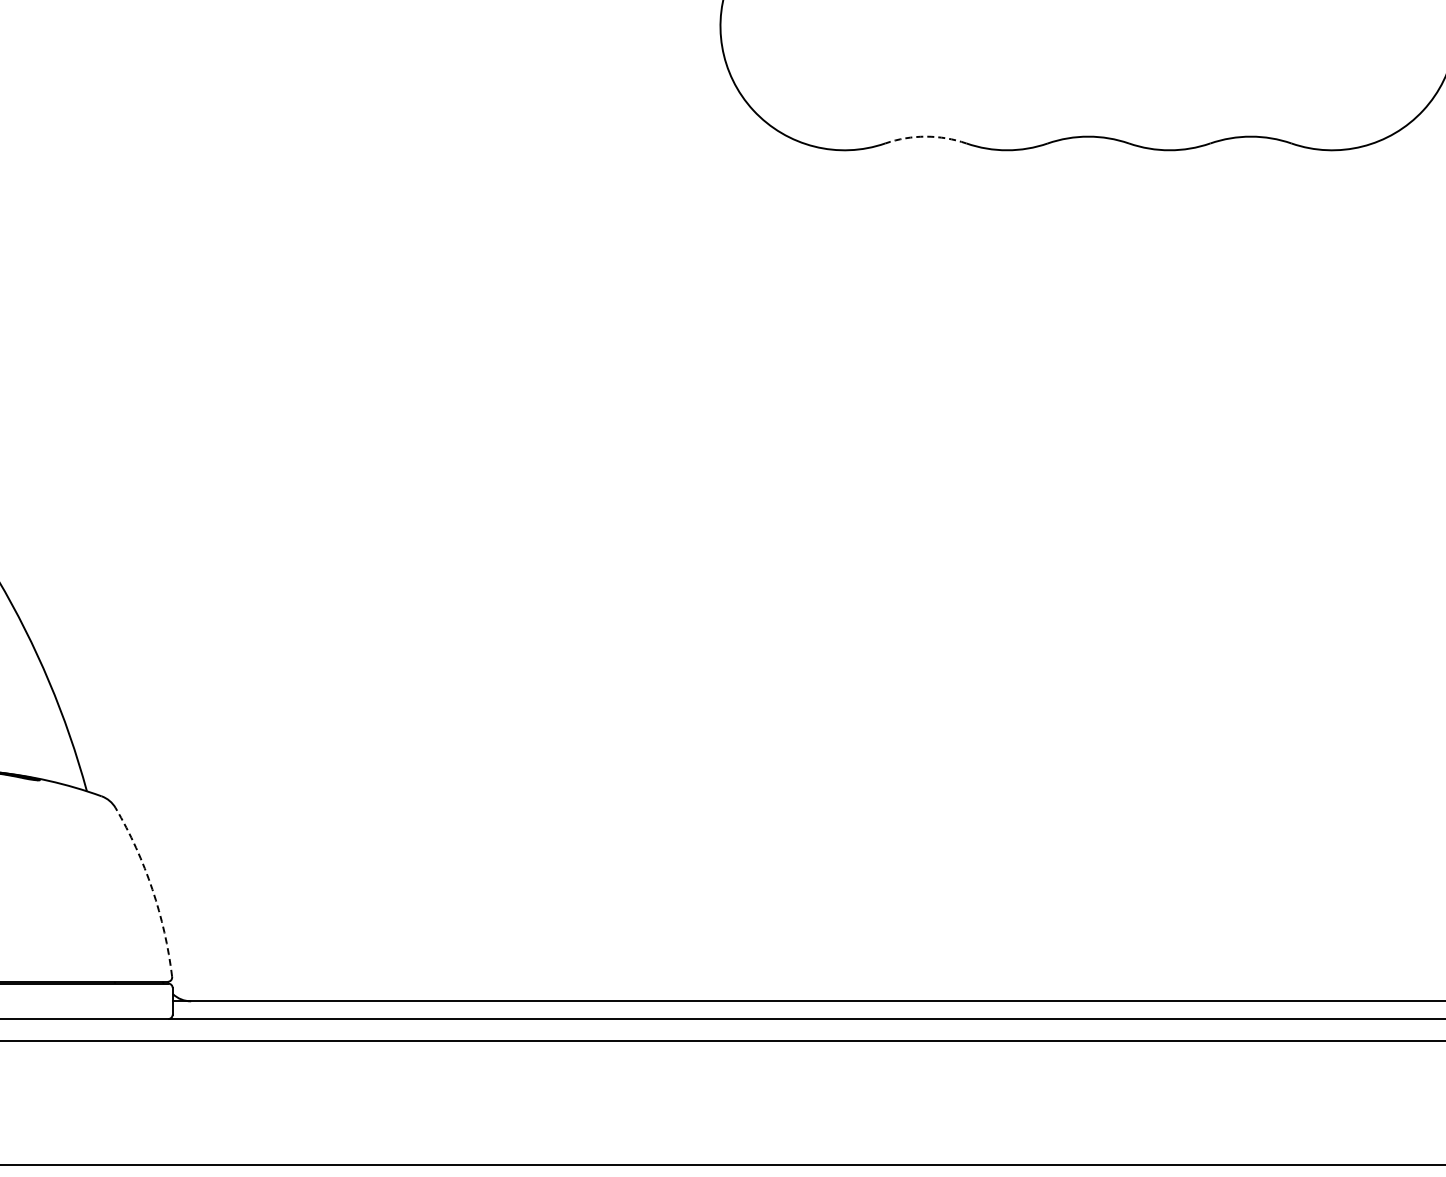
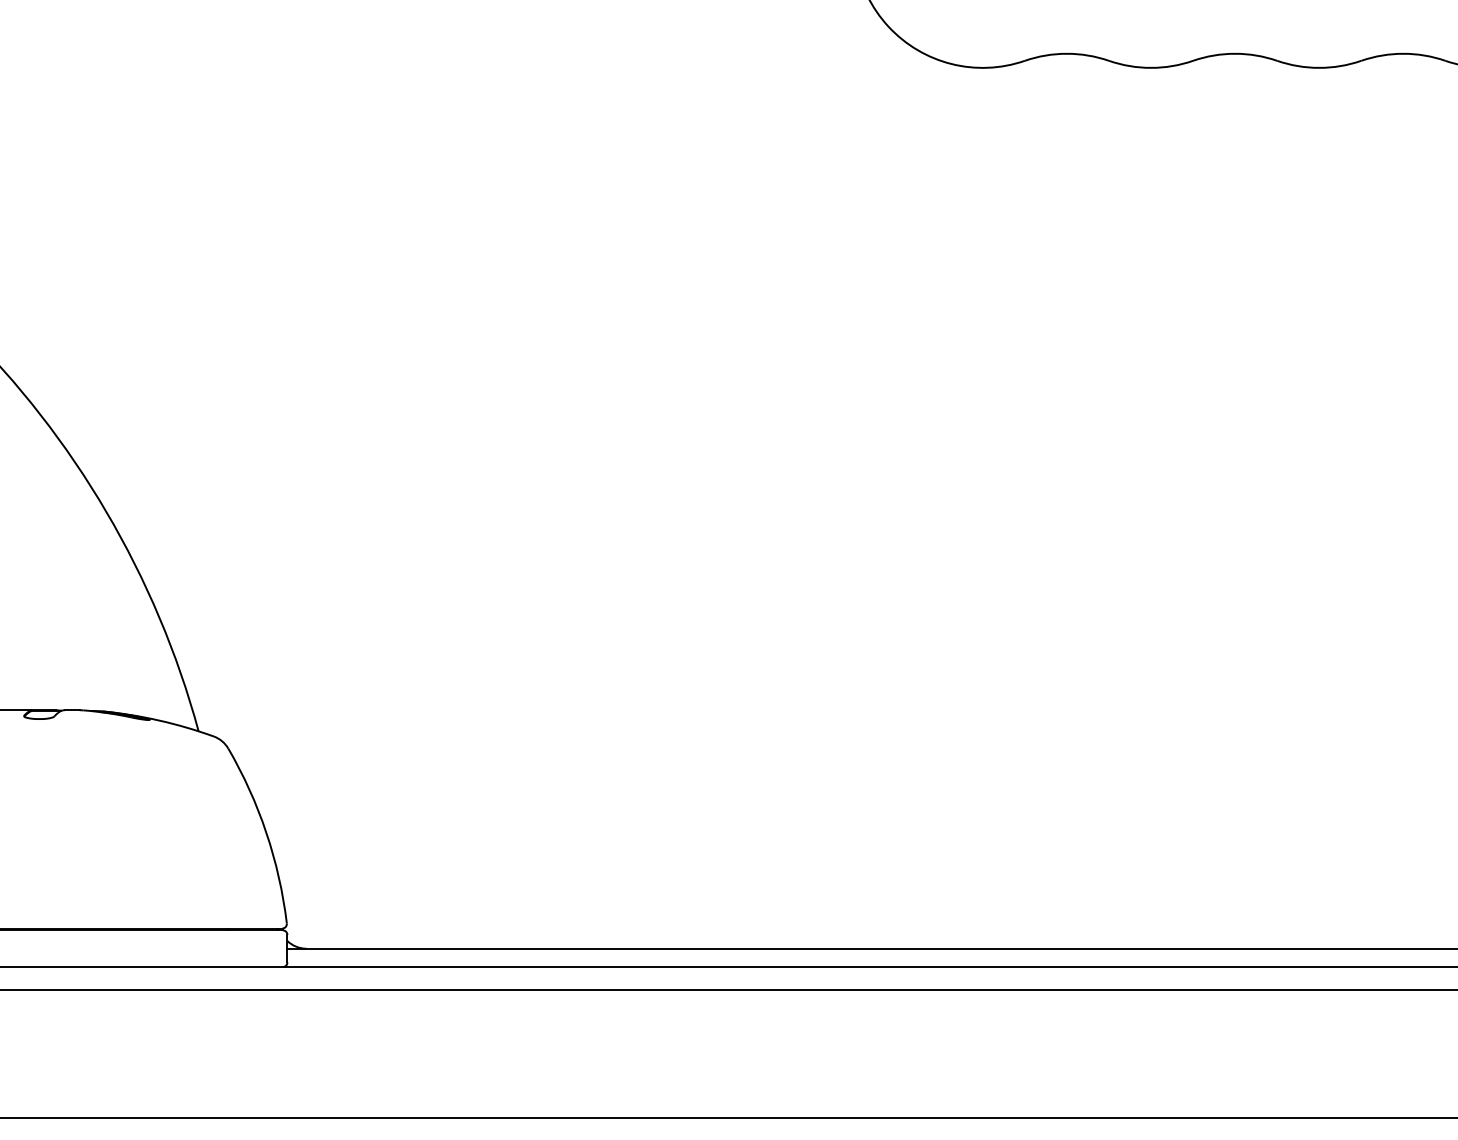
arc: (925, 136) -> (1066, 53), dashed -> solid
arc: (152, 889) -> (266, 832), dashed -> solid

